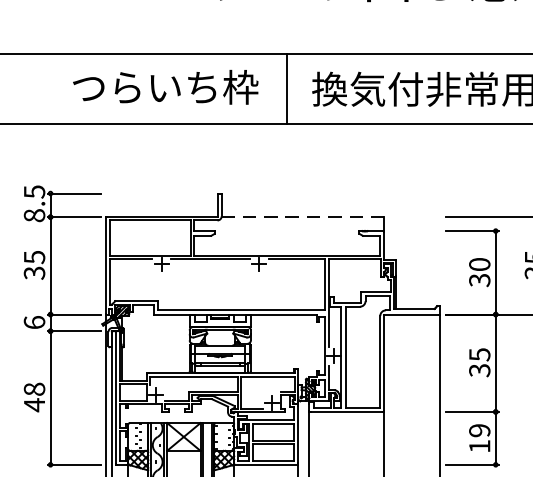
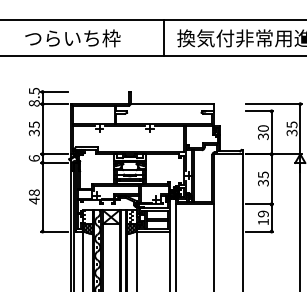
text: (165, 87) -> (72, 38), moved
line: (303, 217) -> (172, 104), dashed -> solid

